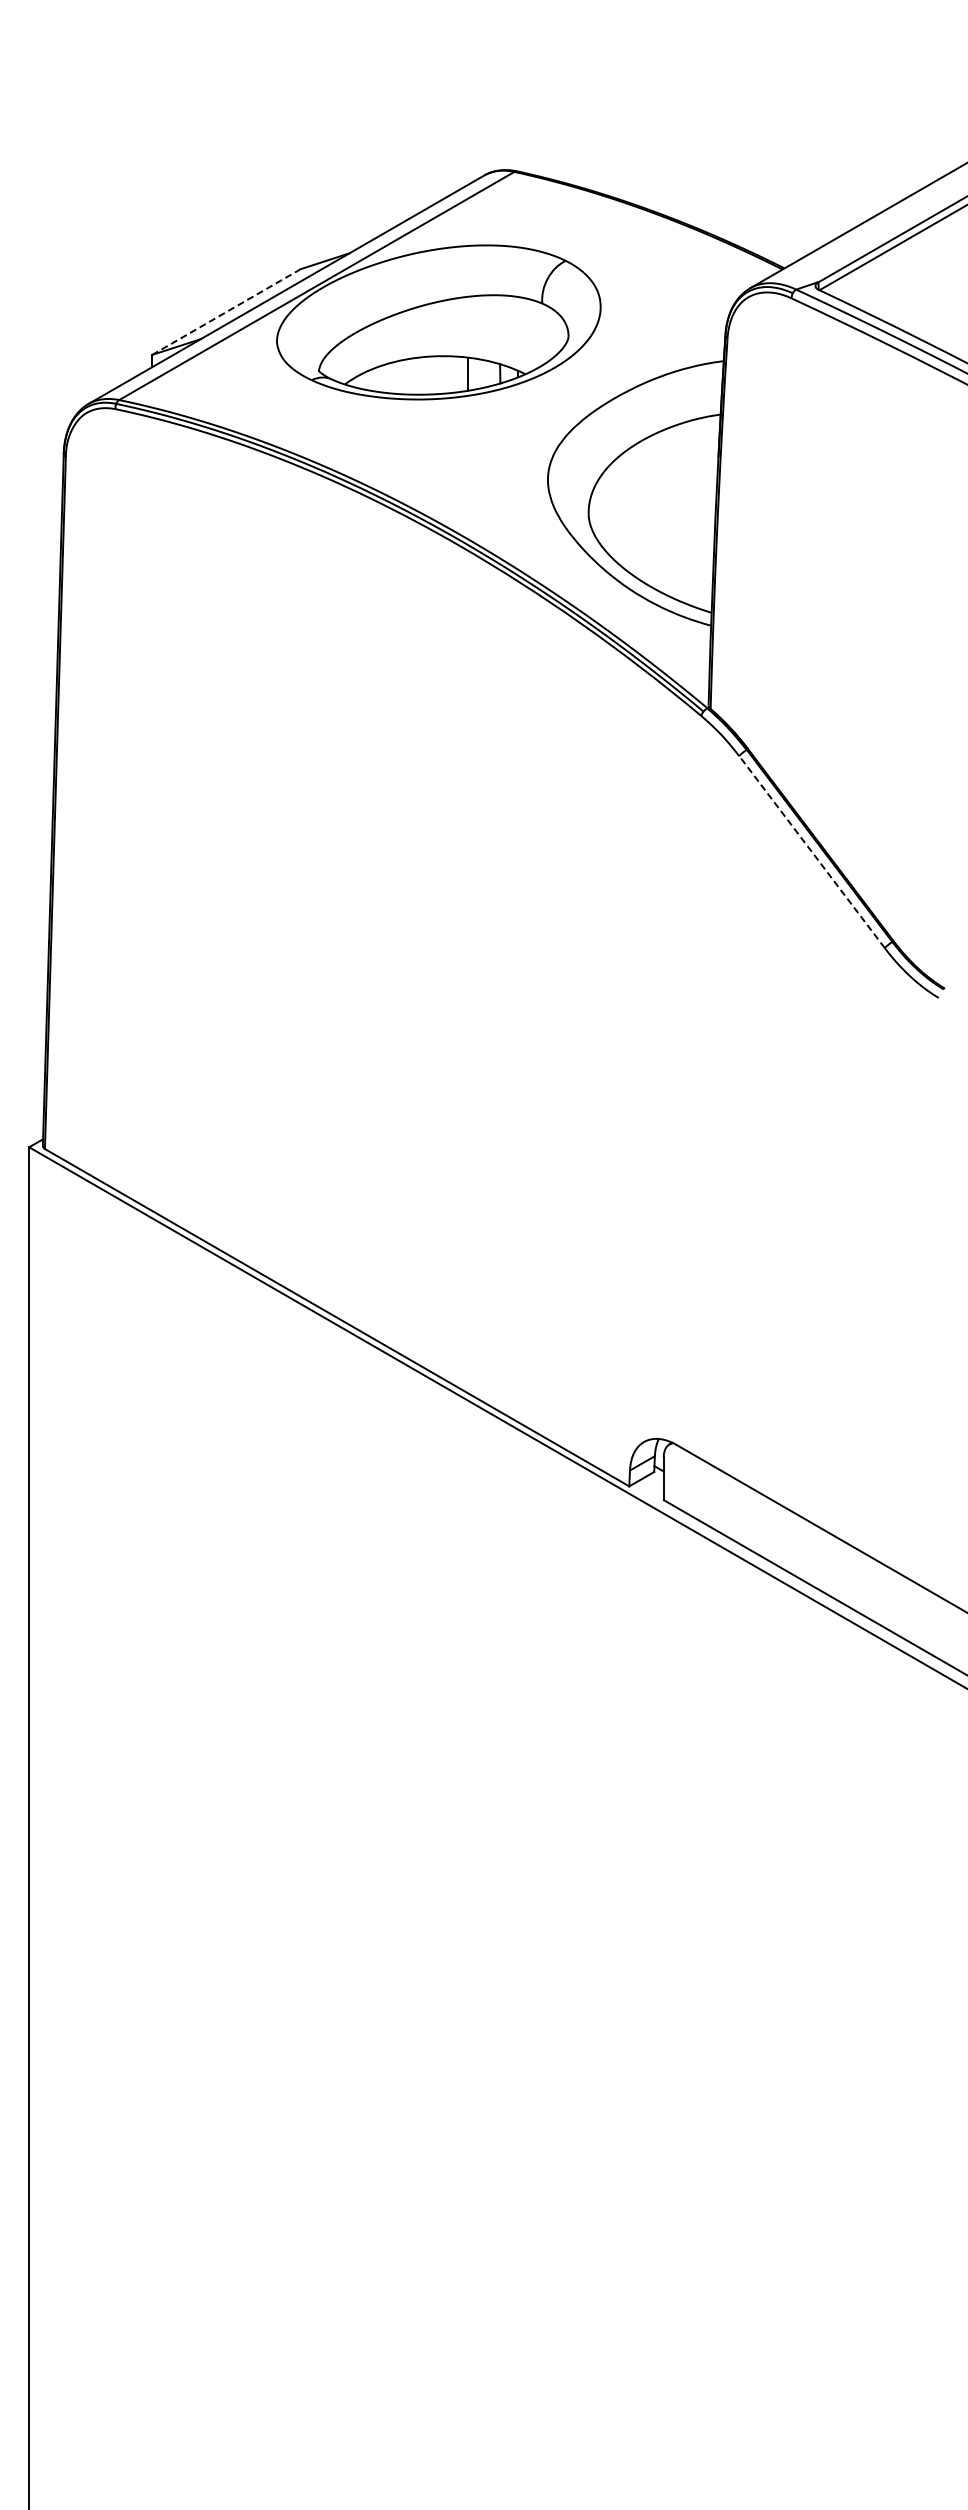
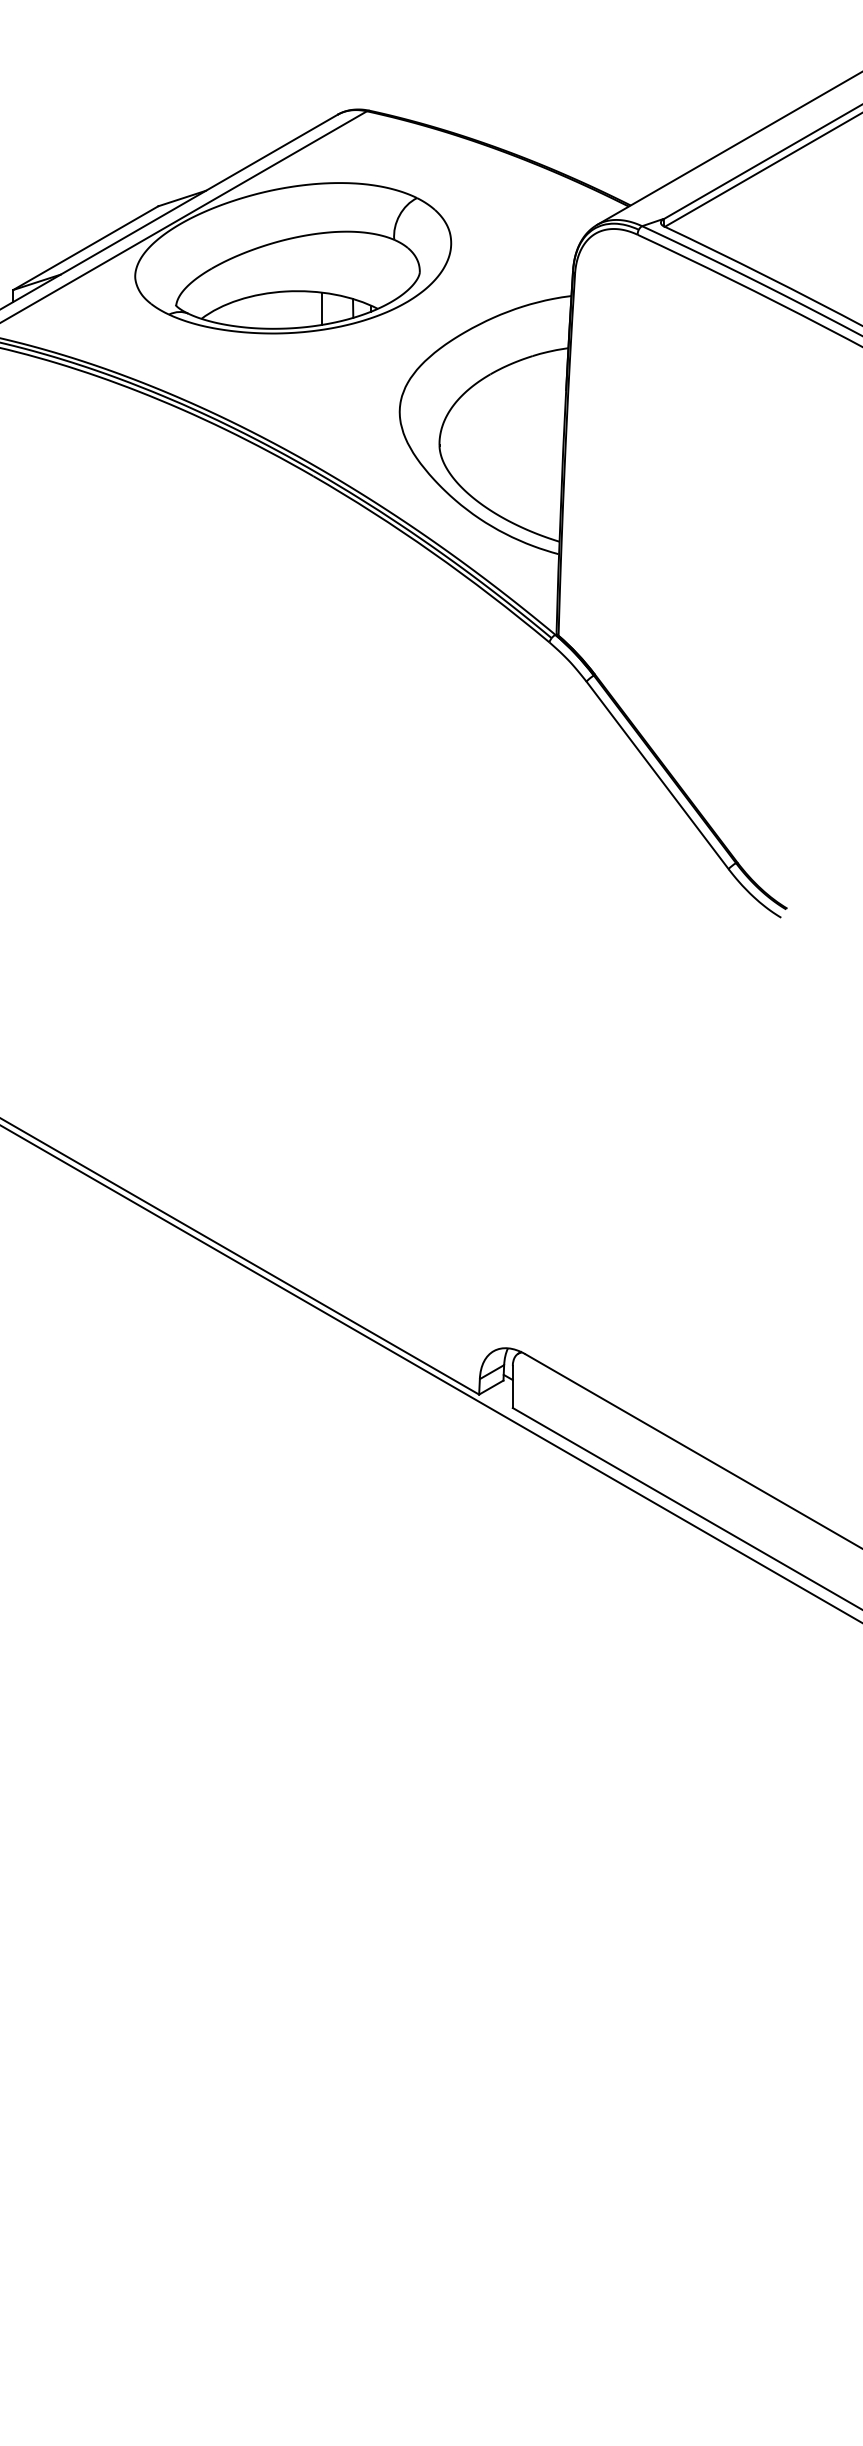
line: (226, 312) -> (85, 248), dashed -> solid
line: (811, 851) -> (657, 774), dashed -> solid

